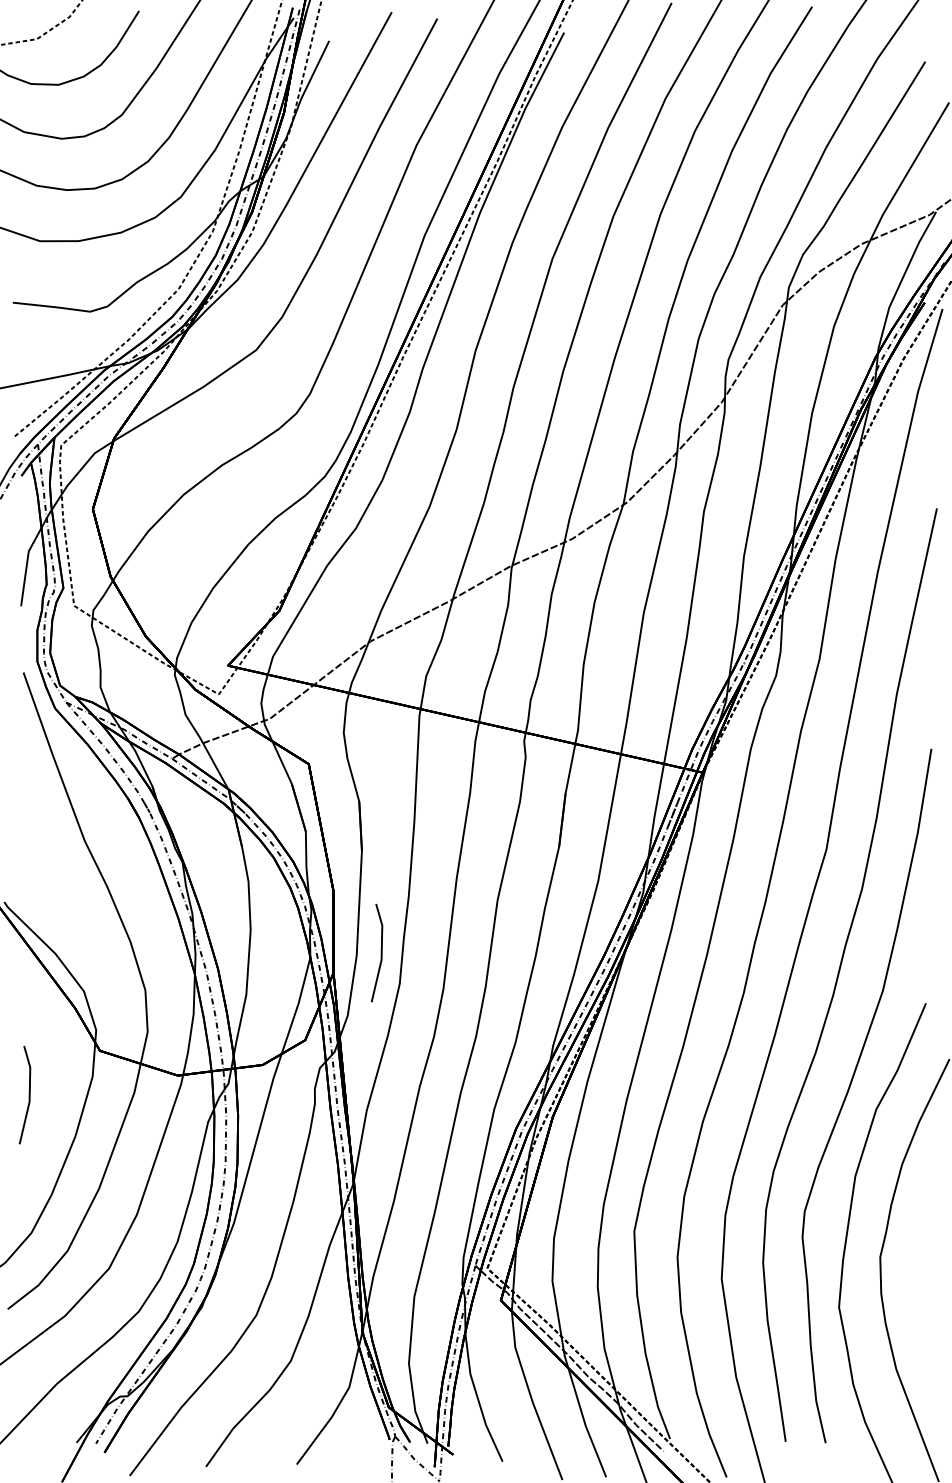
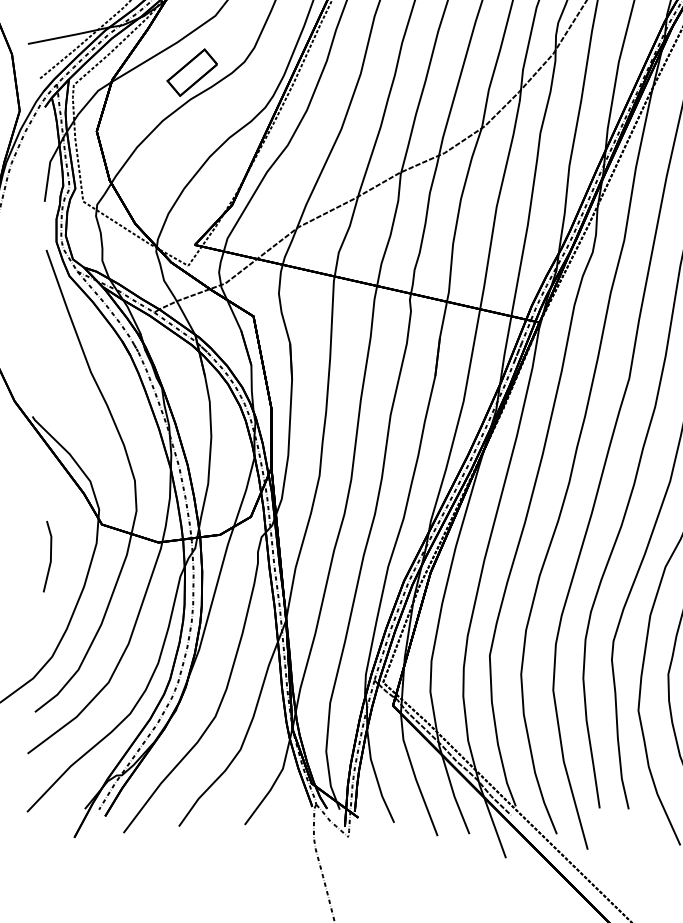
part: (224, 428) -> (192, 72), added
line: (380, 953) -> (305, 453), removed

